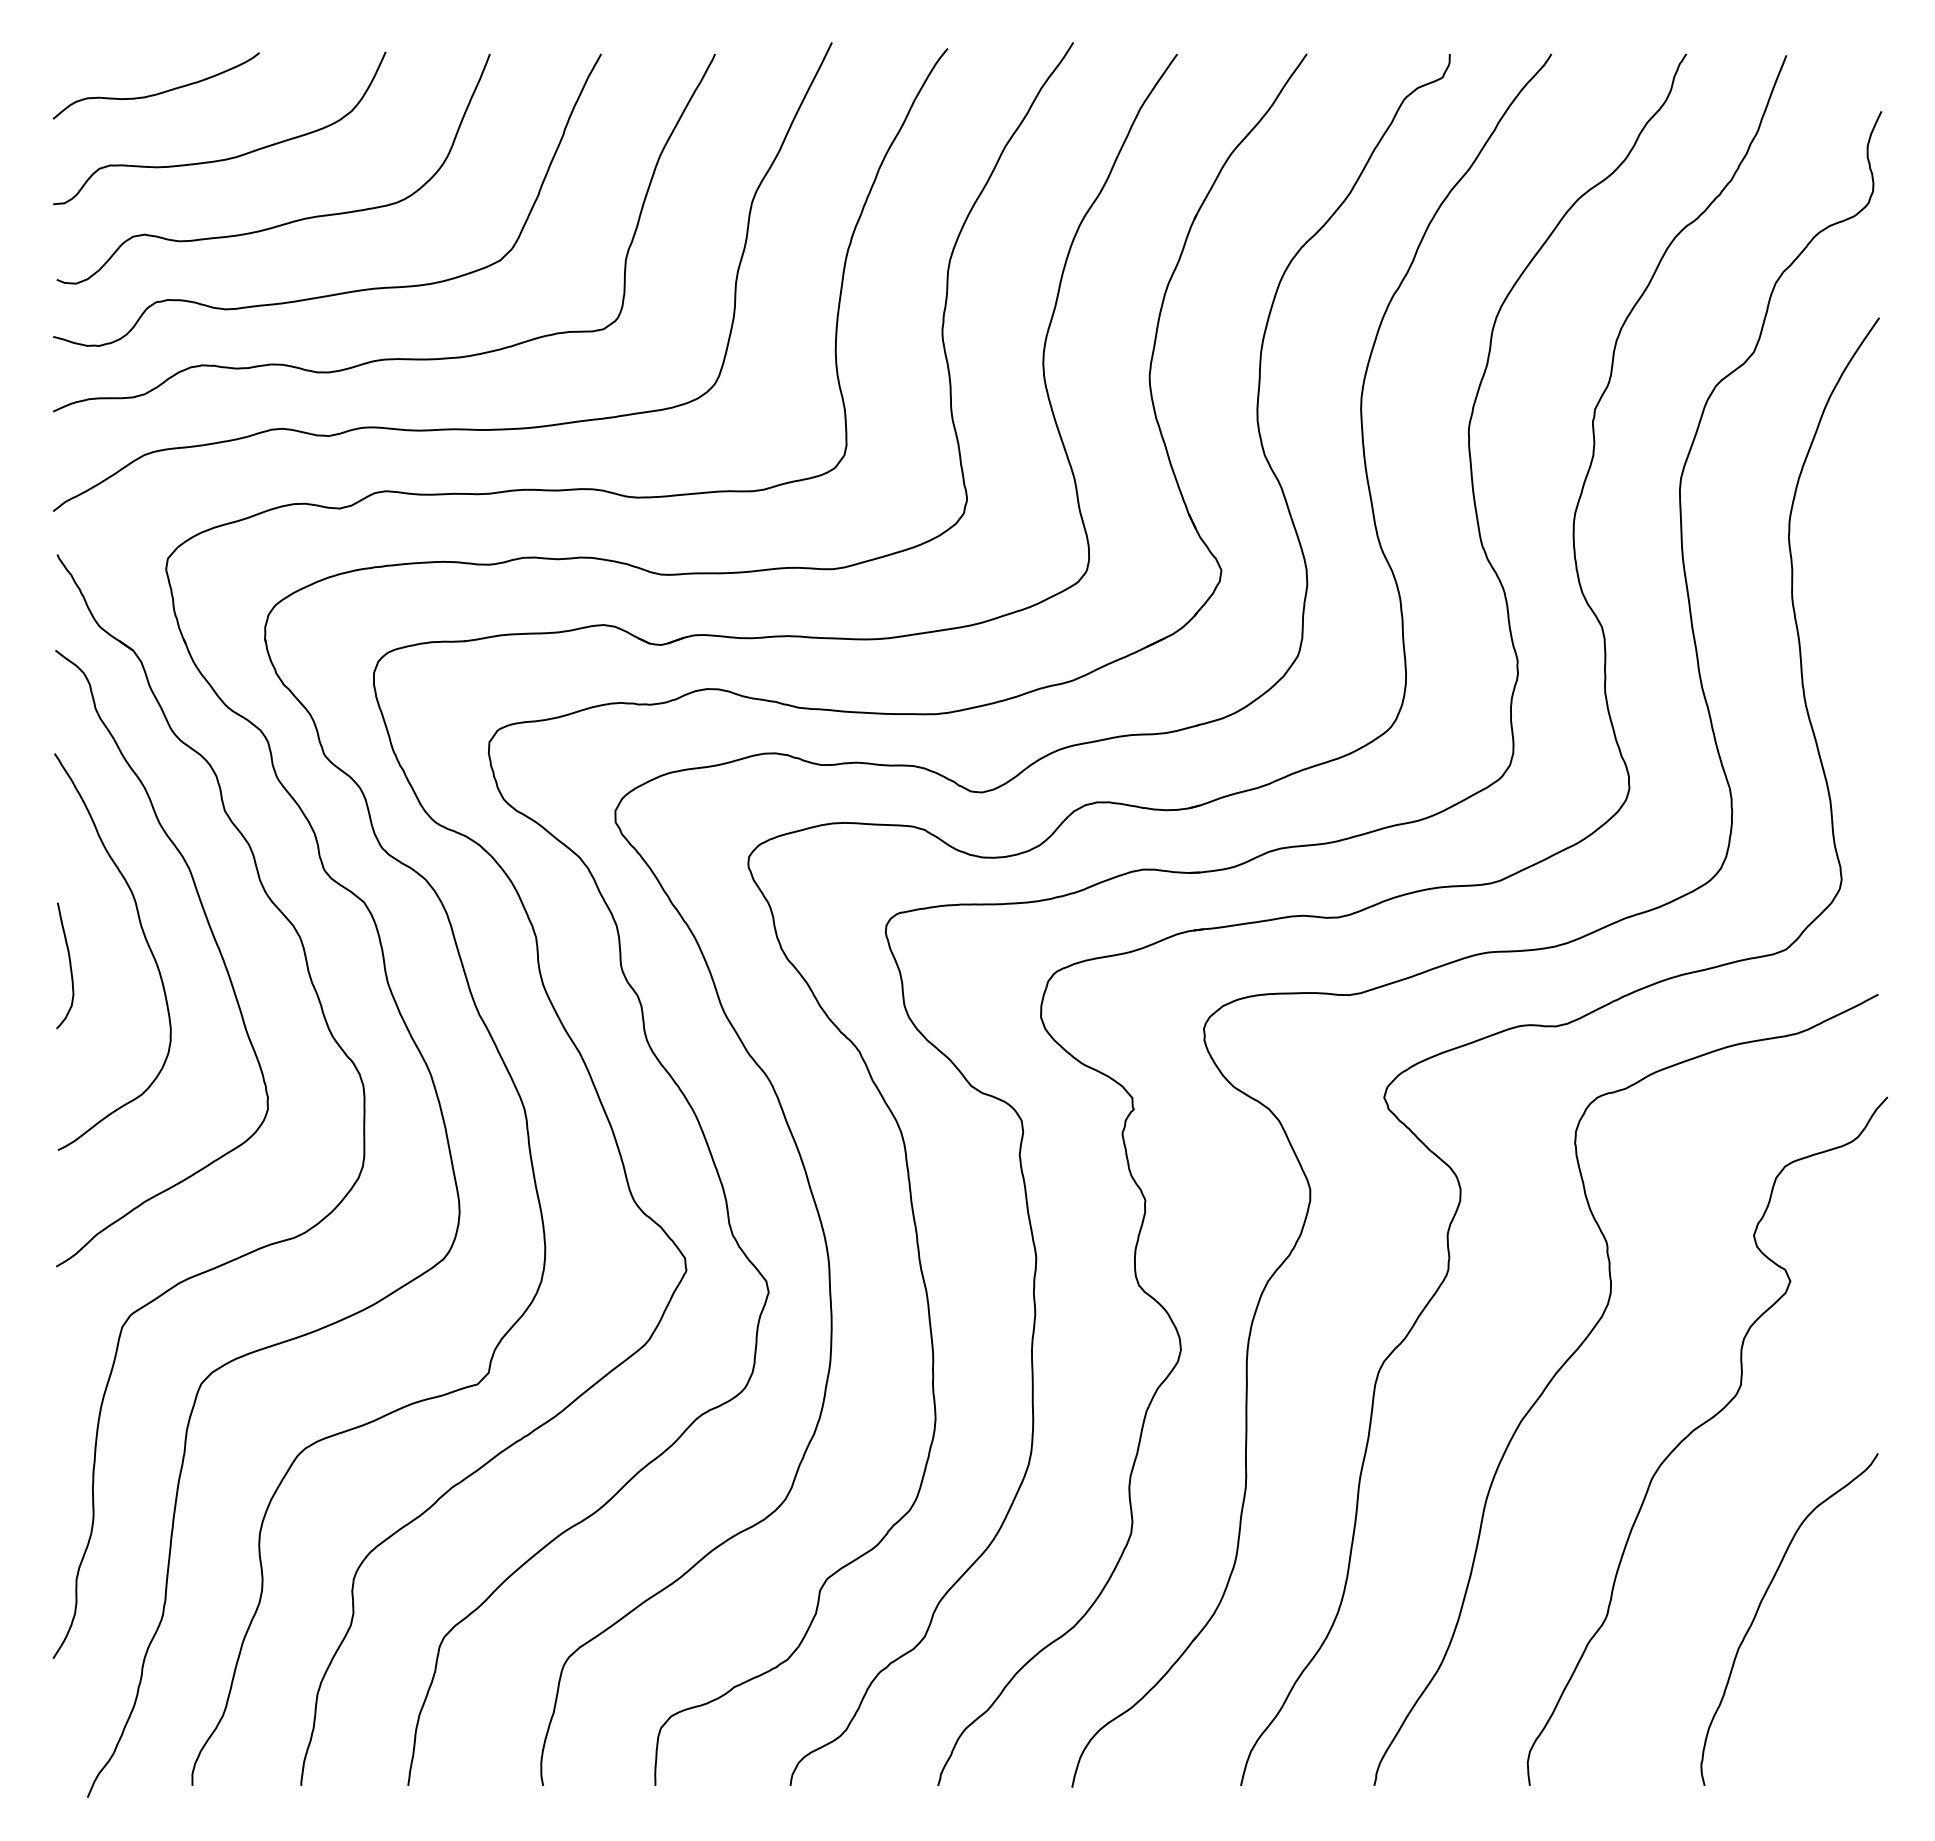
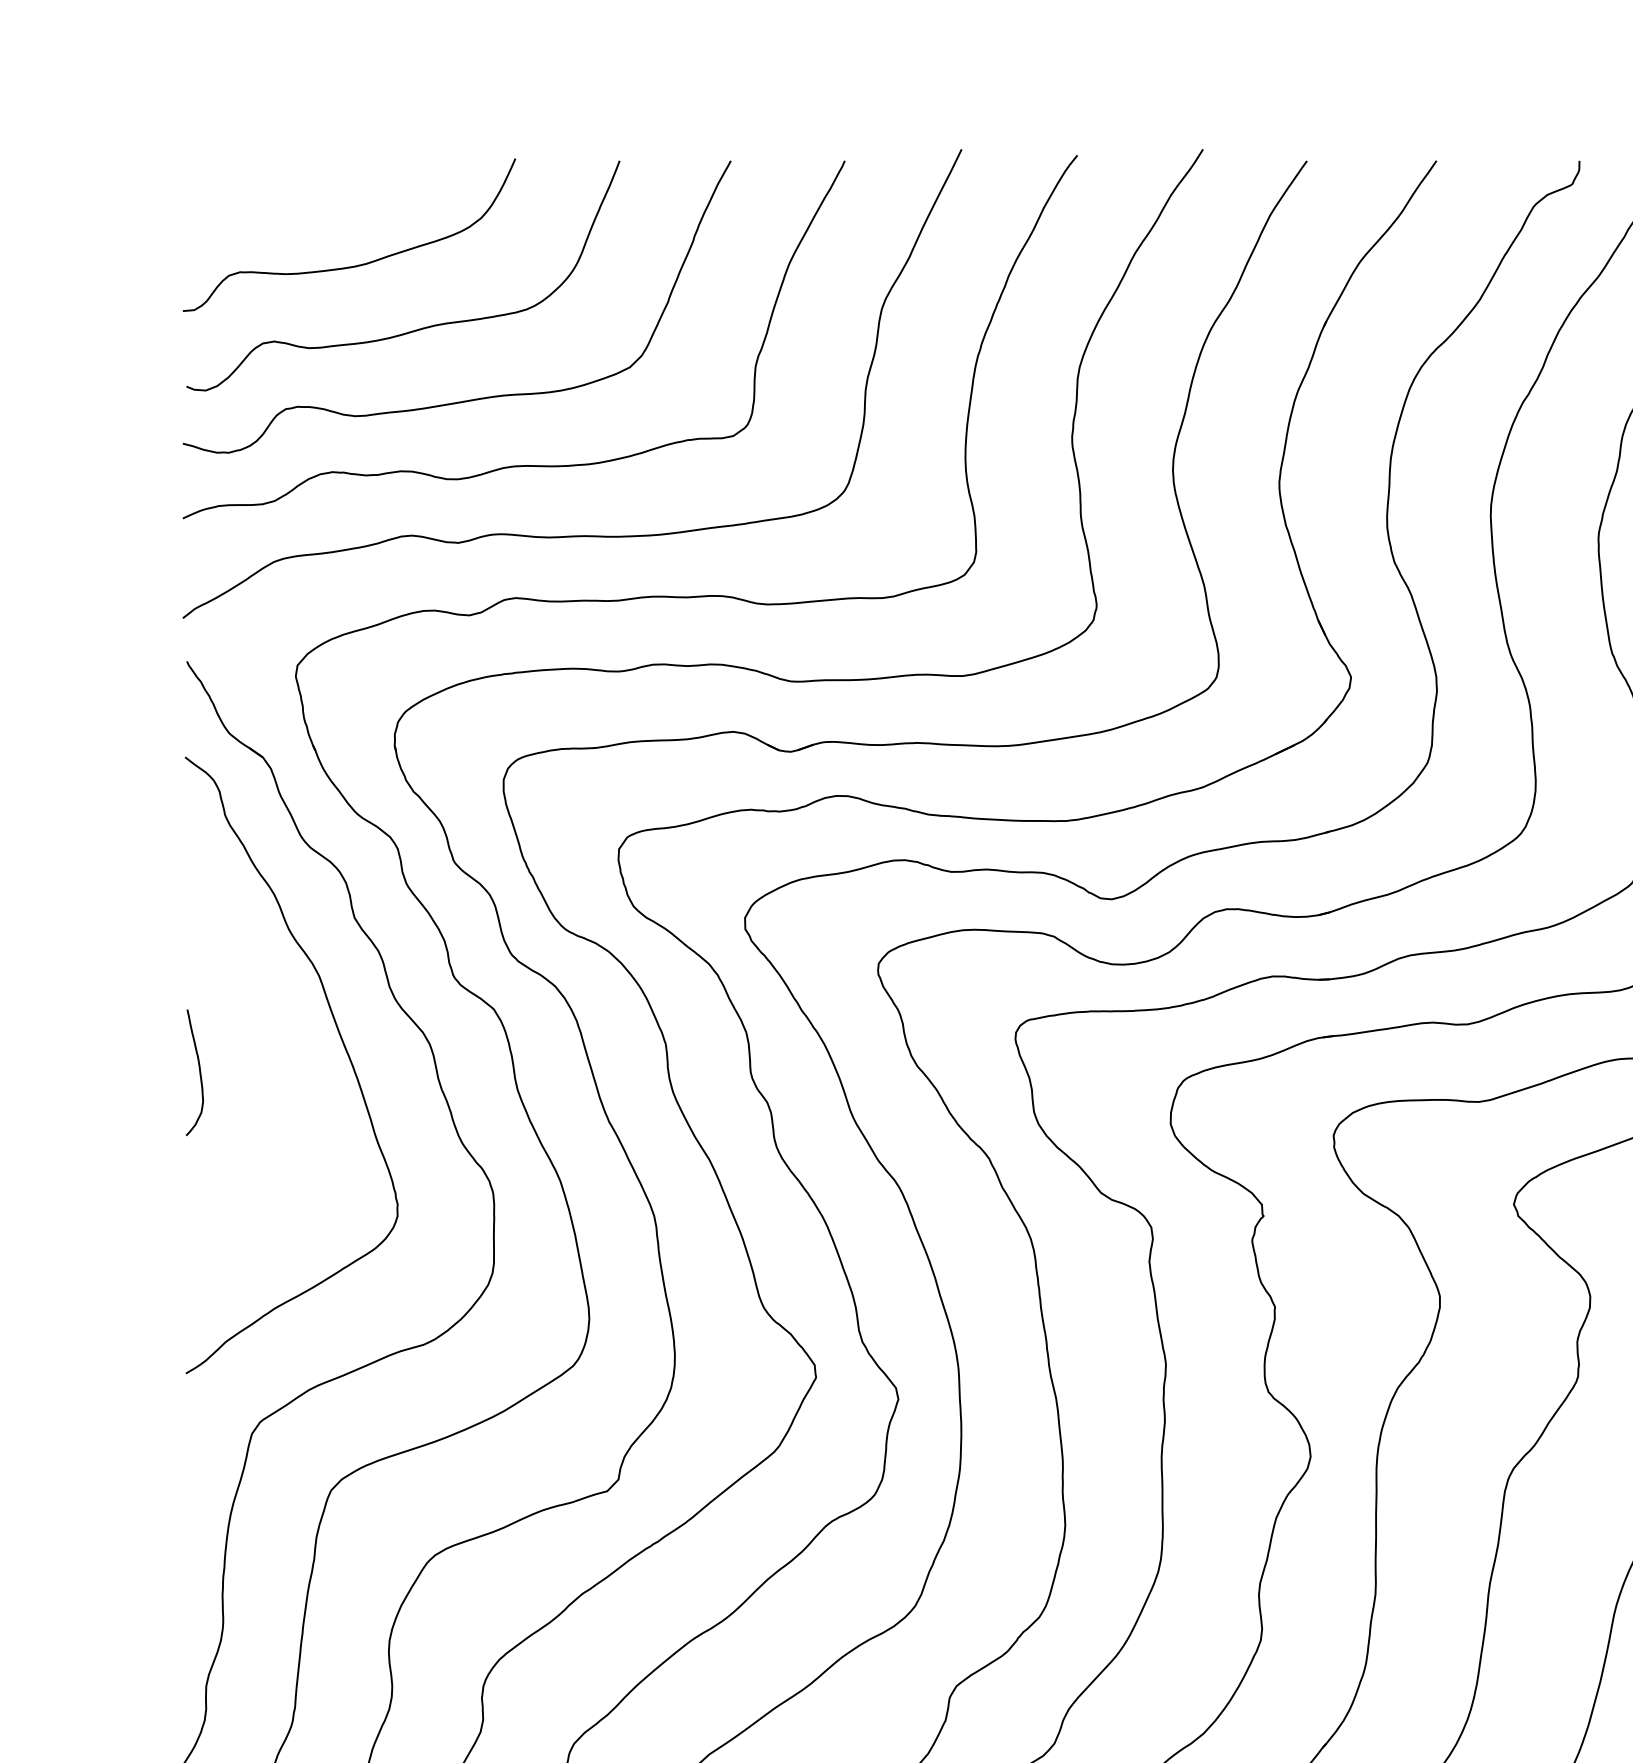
curve: (155, 93) -> (285, 200), removed
curve: (144, 938) -> (274, 1045), removed

